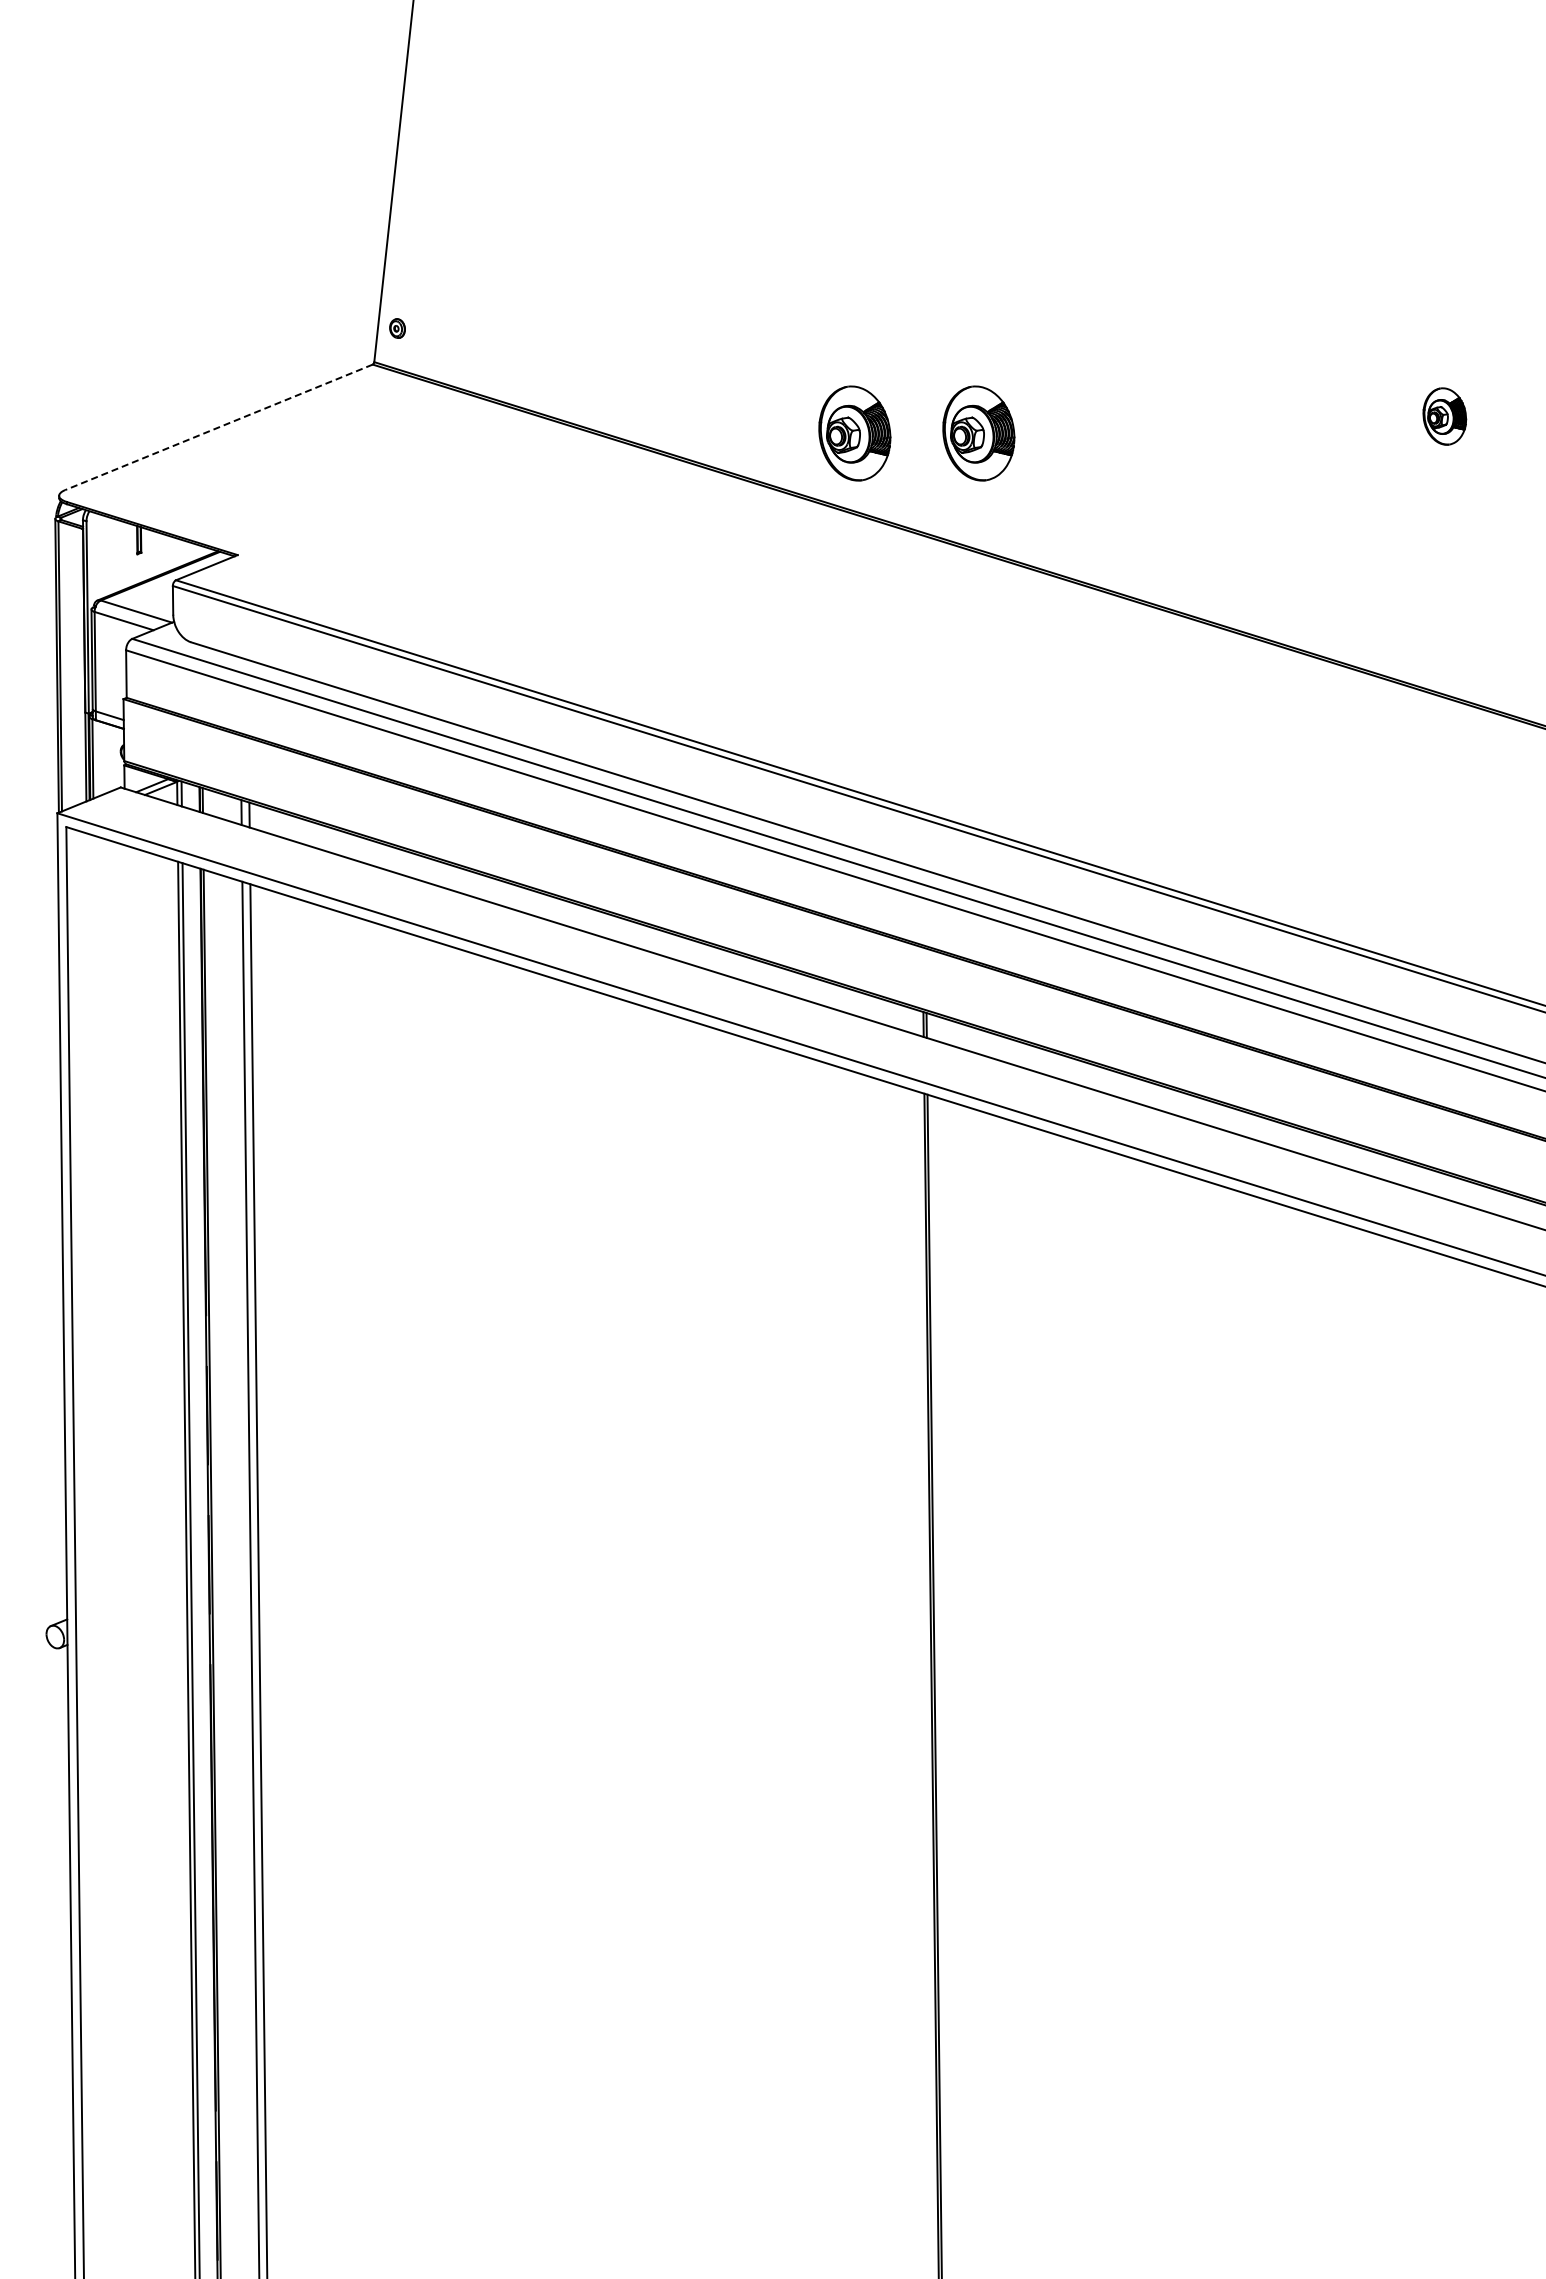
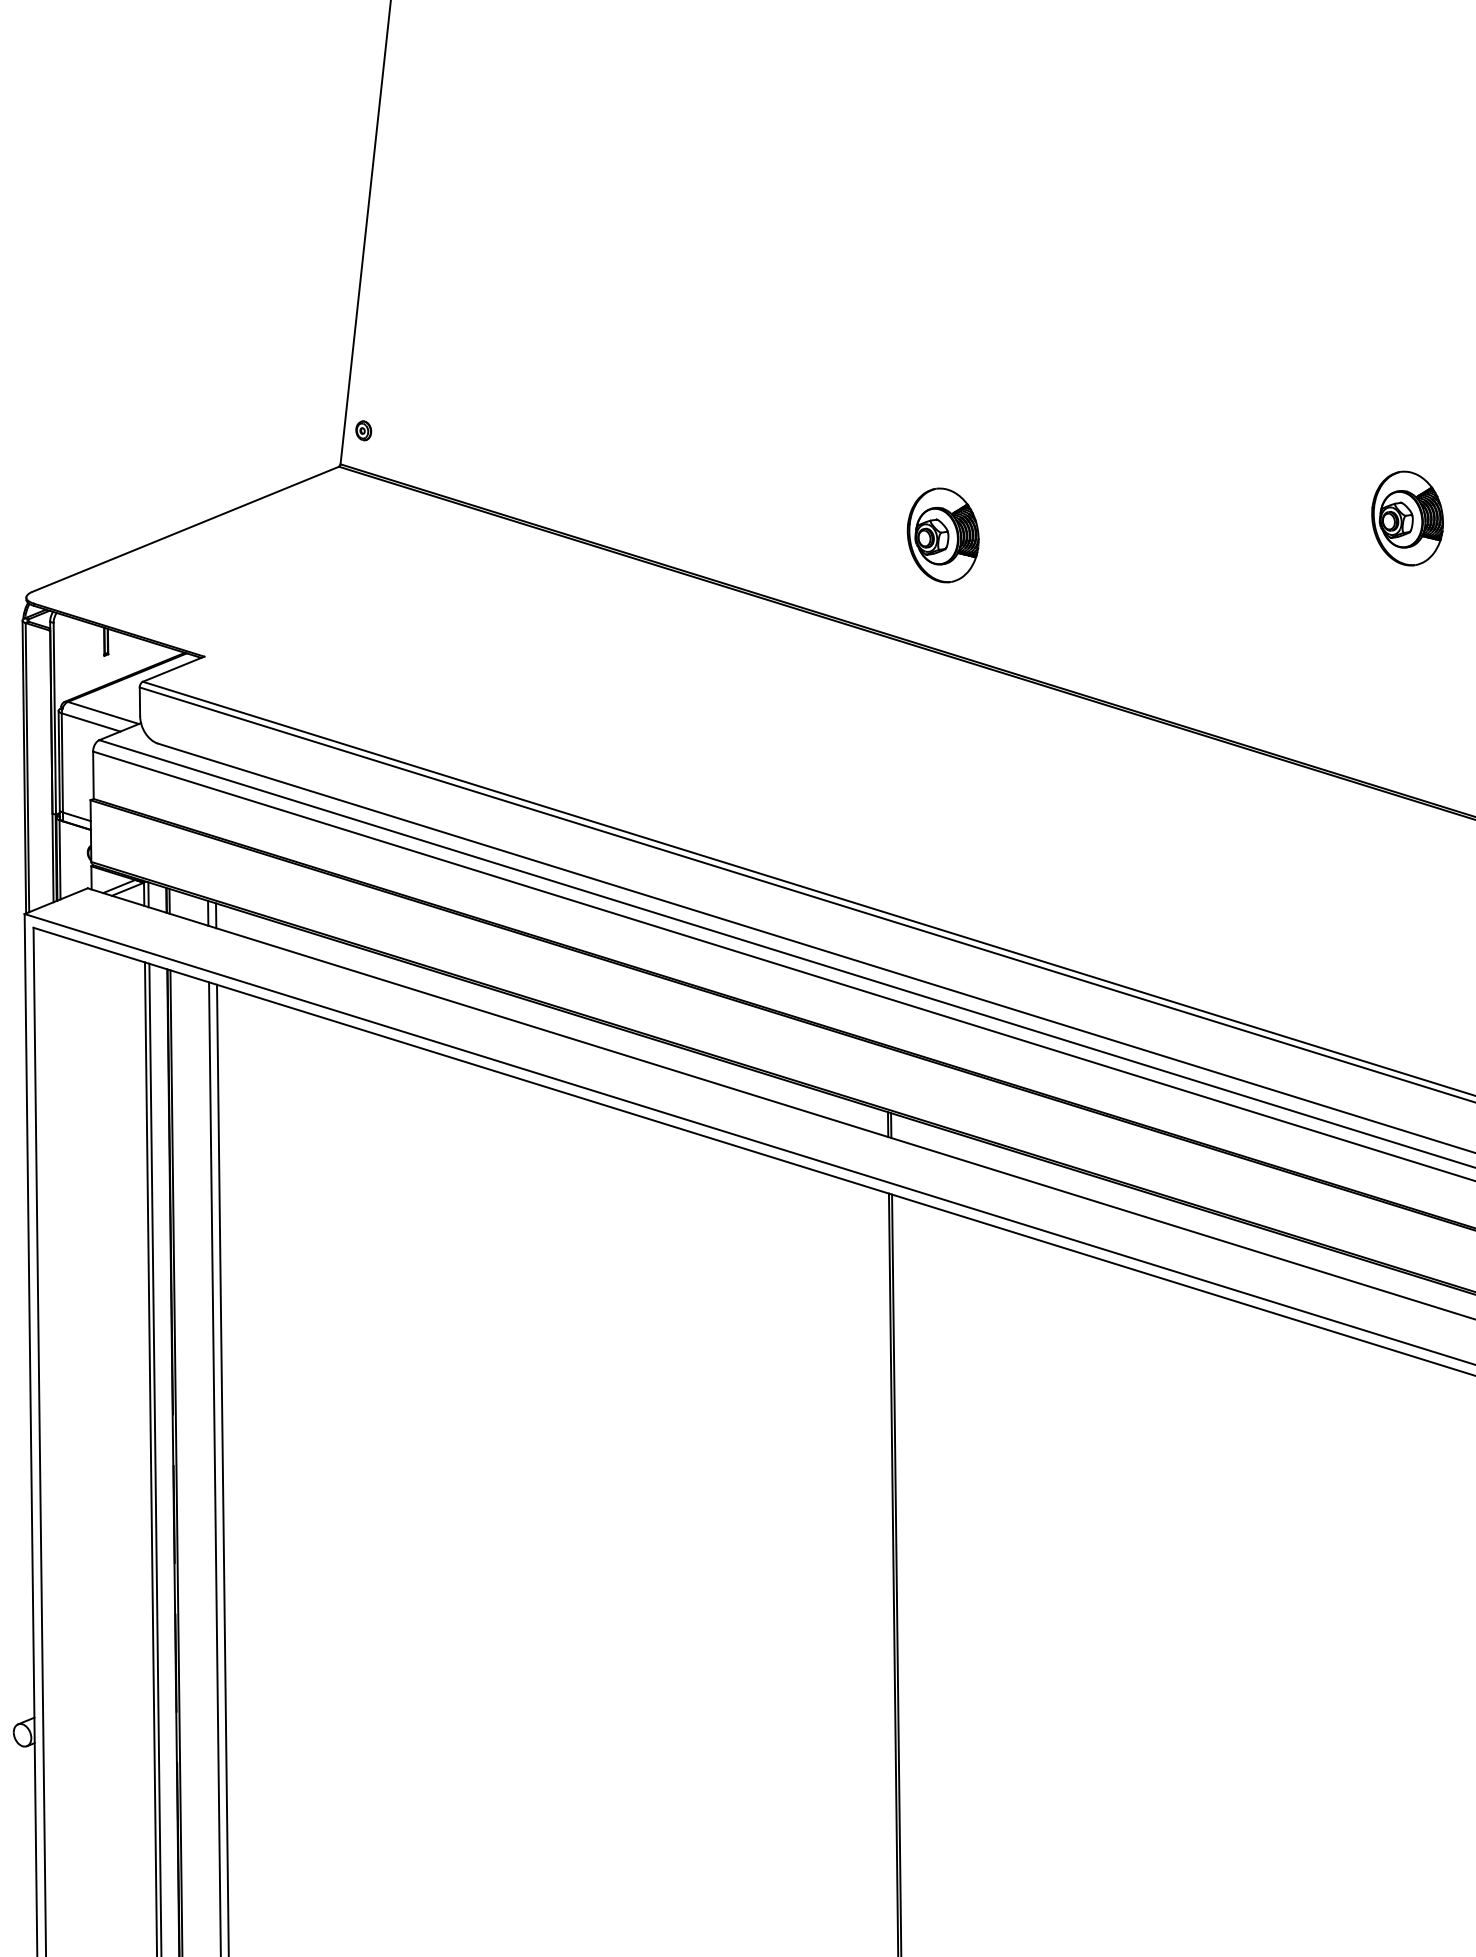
part: (1444, 416) -> (1407, 518), size x1.67
line: (218, 427) -> (185, 529), dashed -> solid
part: (854, 433) -> (819, 535), removed

